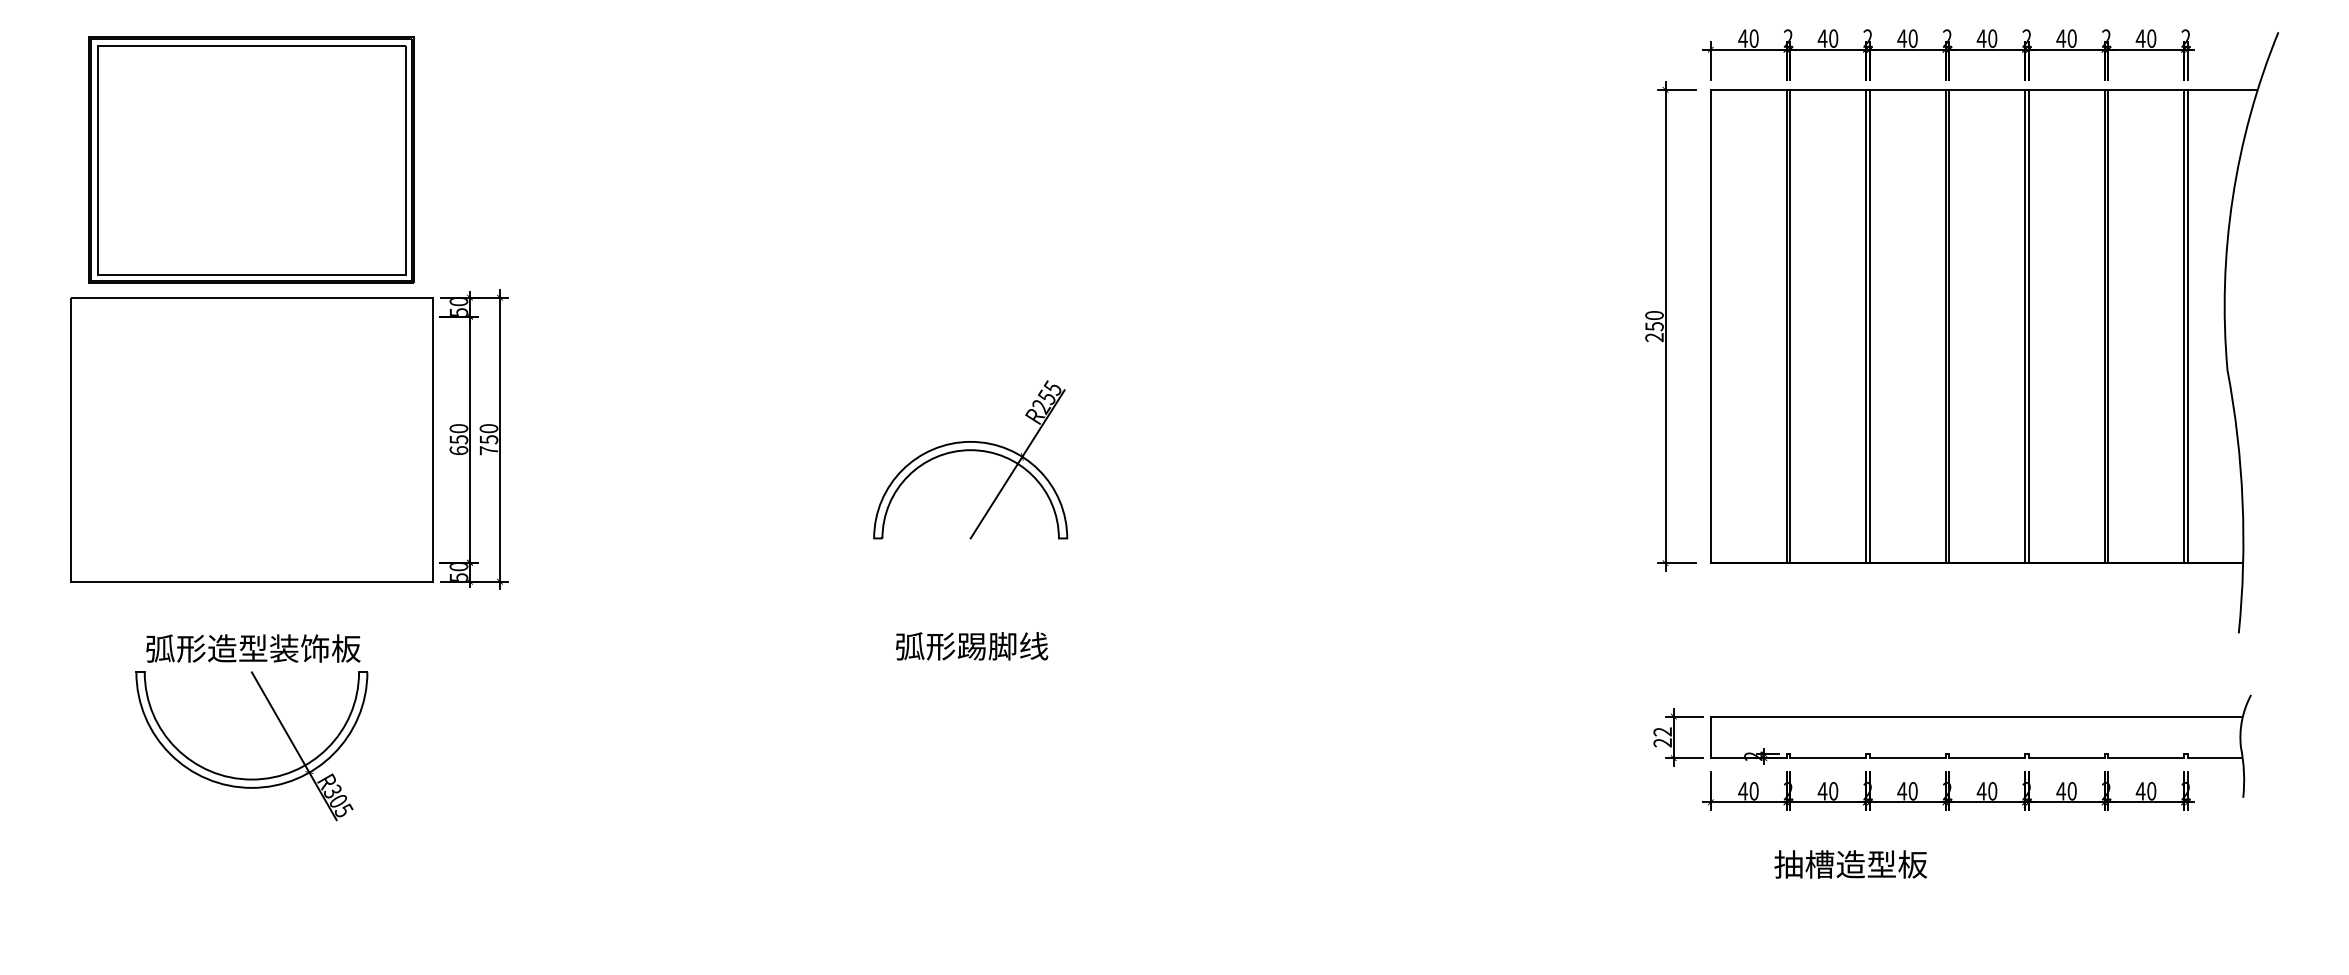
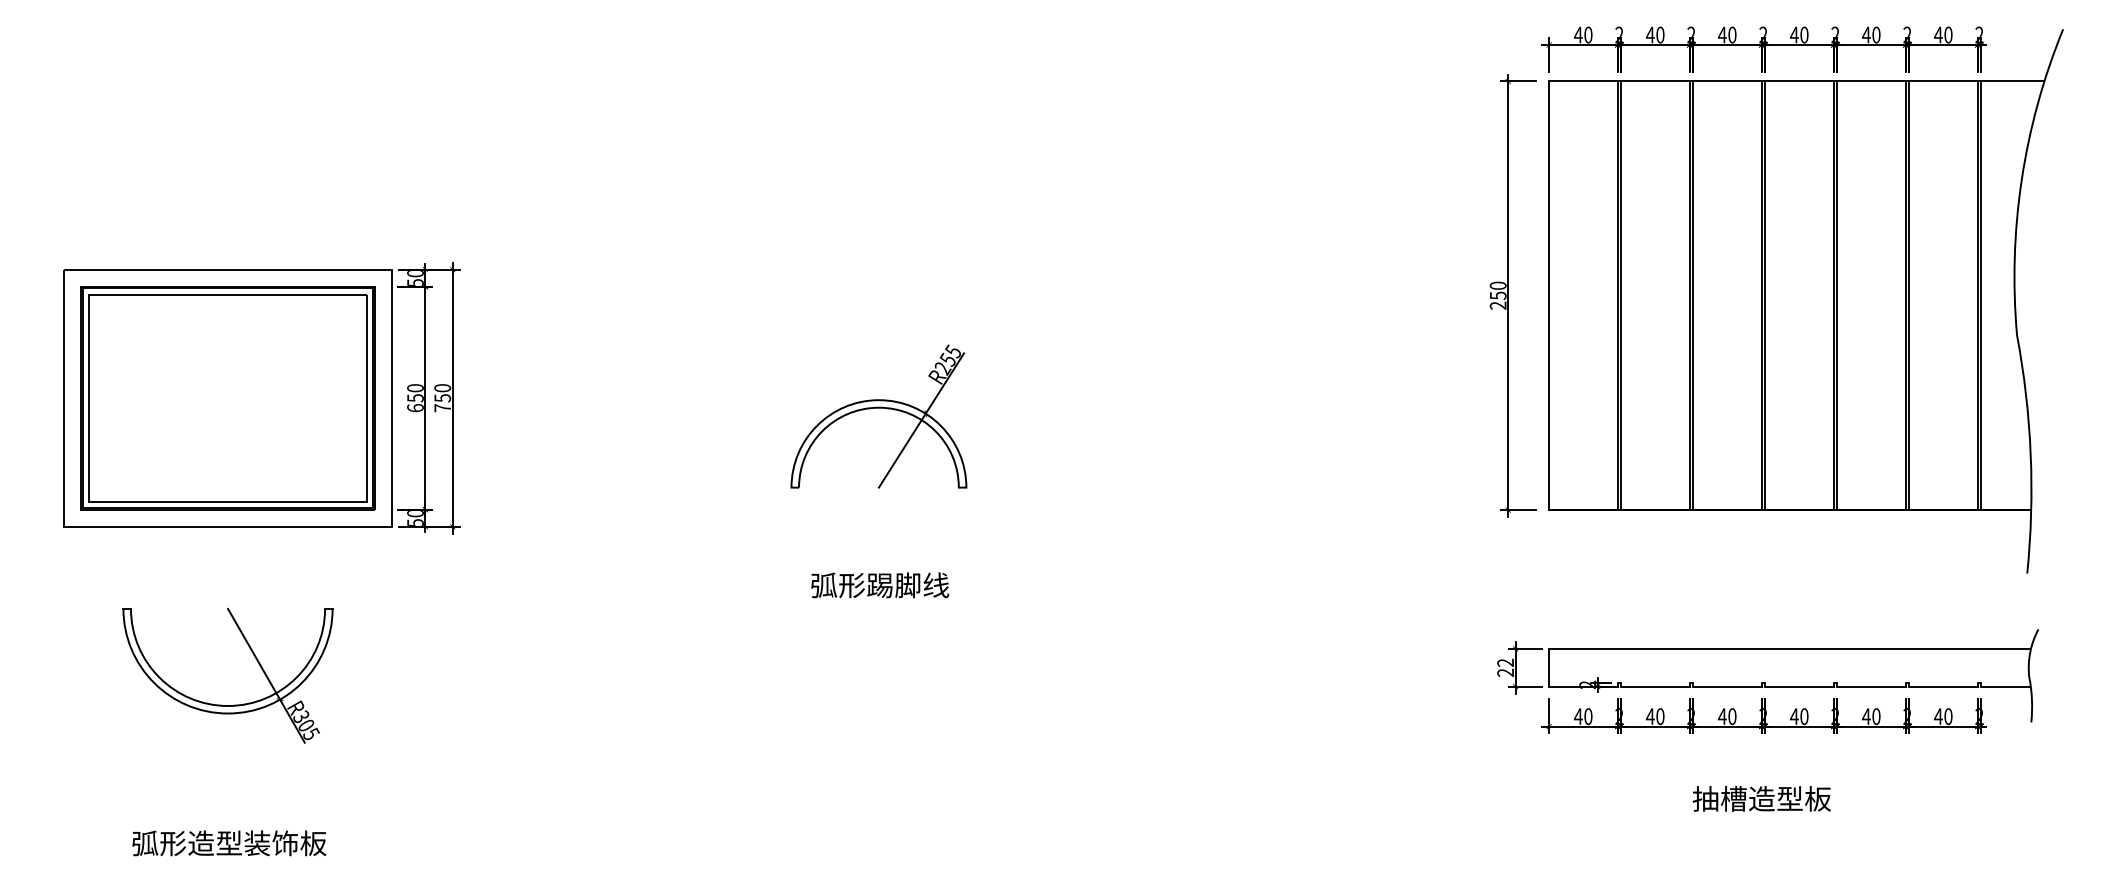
part: (251, 160) -> (227, 398), moved
text: (253, 648) -> (229, 843), moved
text: (1850, 864) -> (1761, 798), moved

